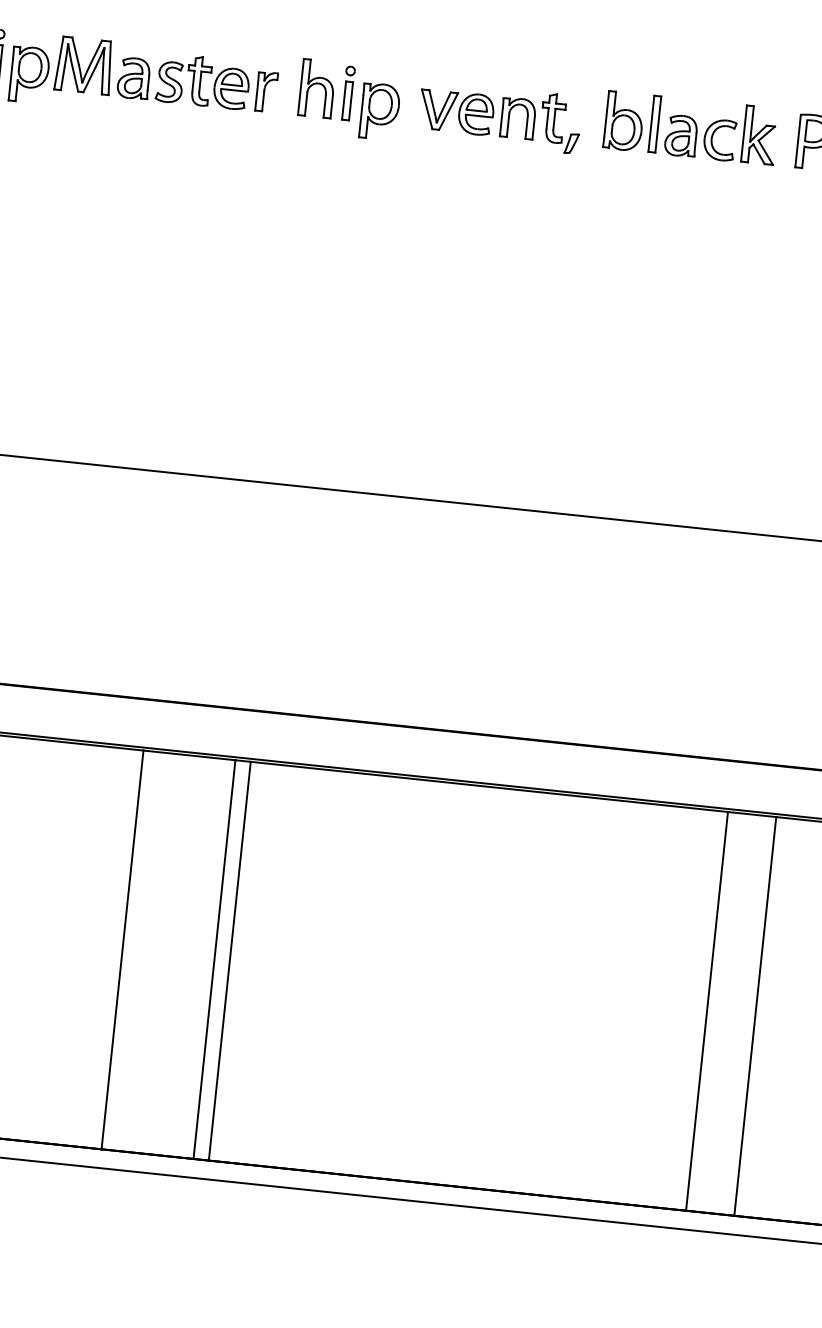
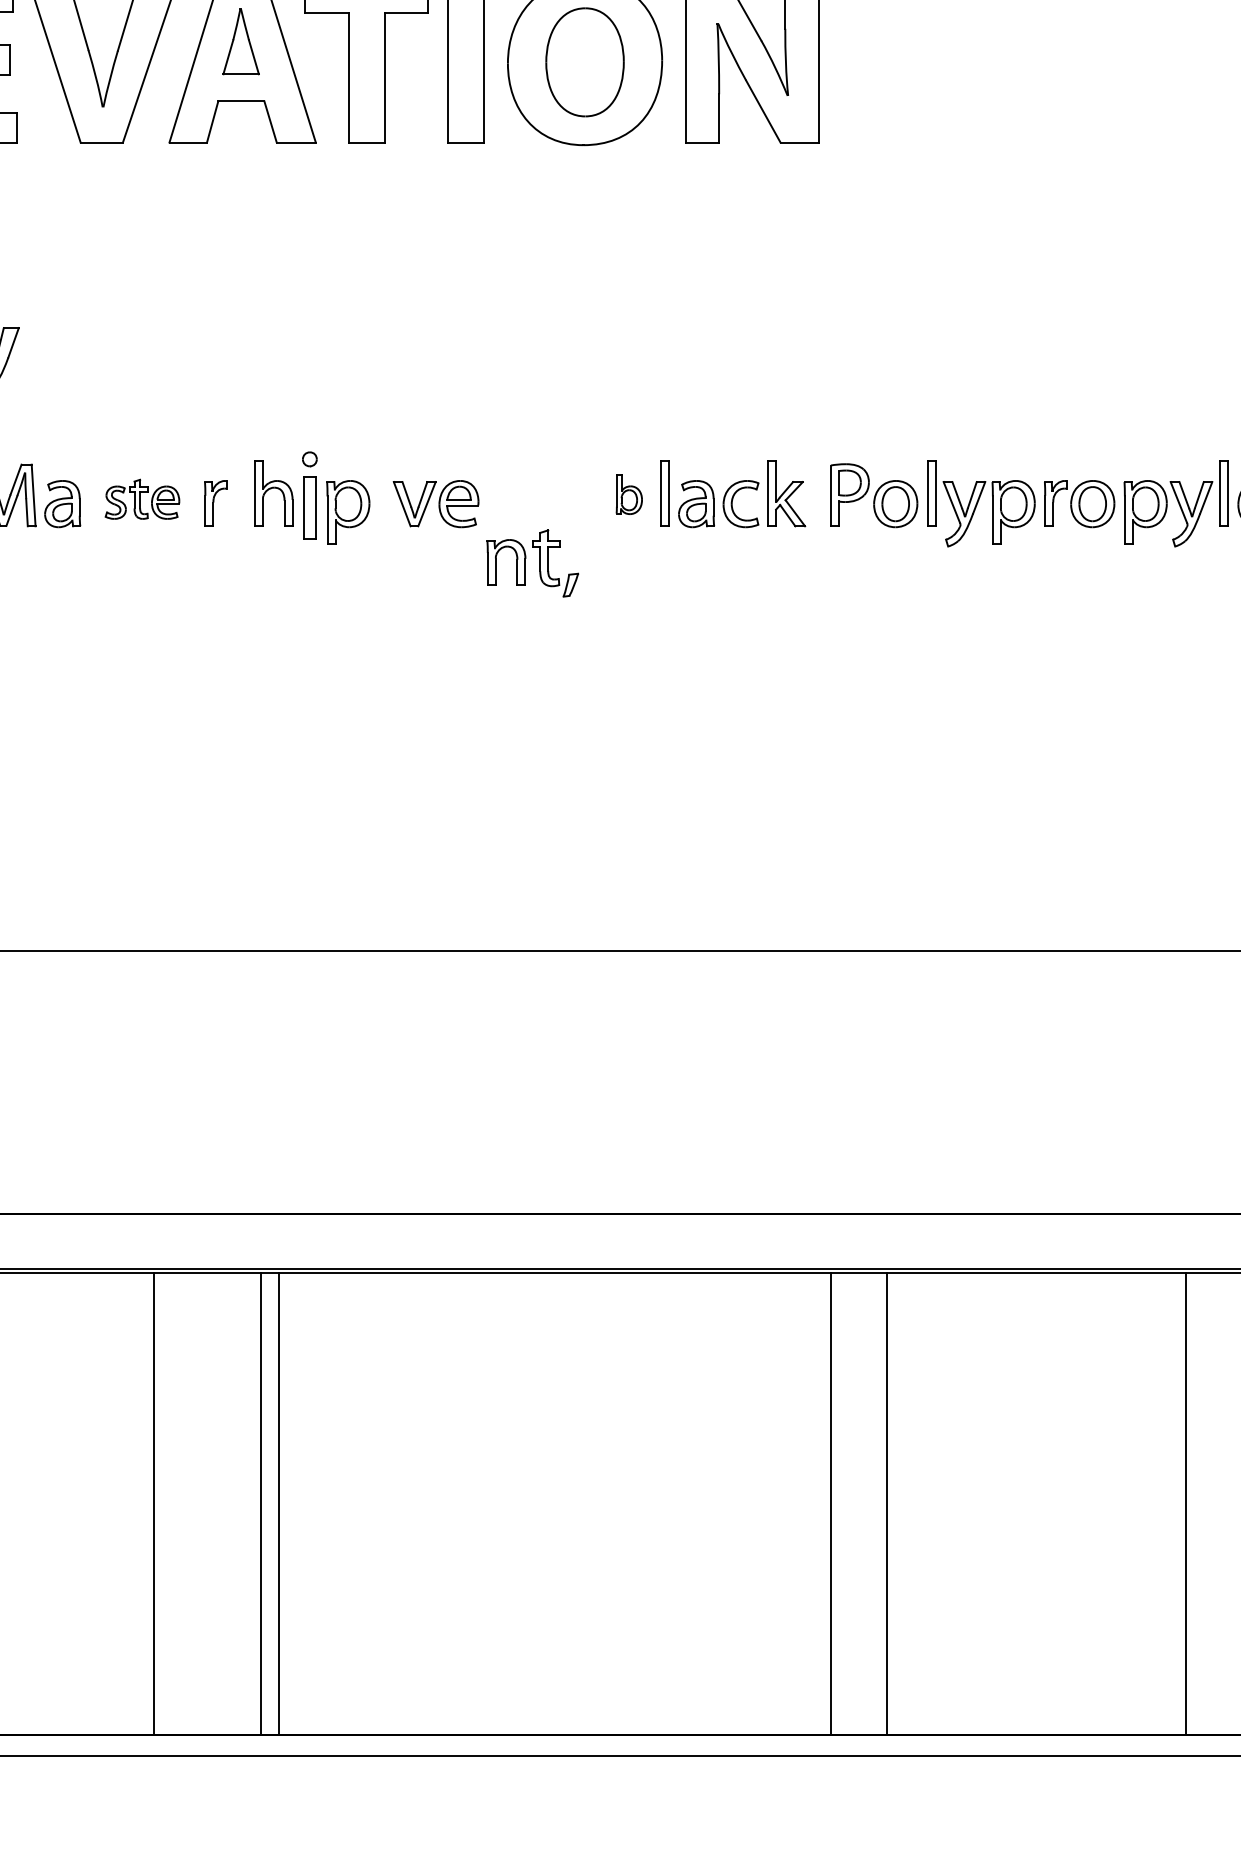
part: (203, 81) -> (142, 499), size x0.7
part: (347, 92) -> (309, 494), size x1.4
part: (534, 120) -> (525, 563), moved
part: (624, 121) -> (629, 494), size x0.6

